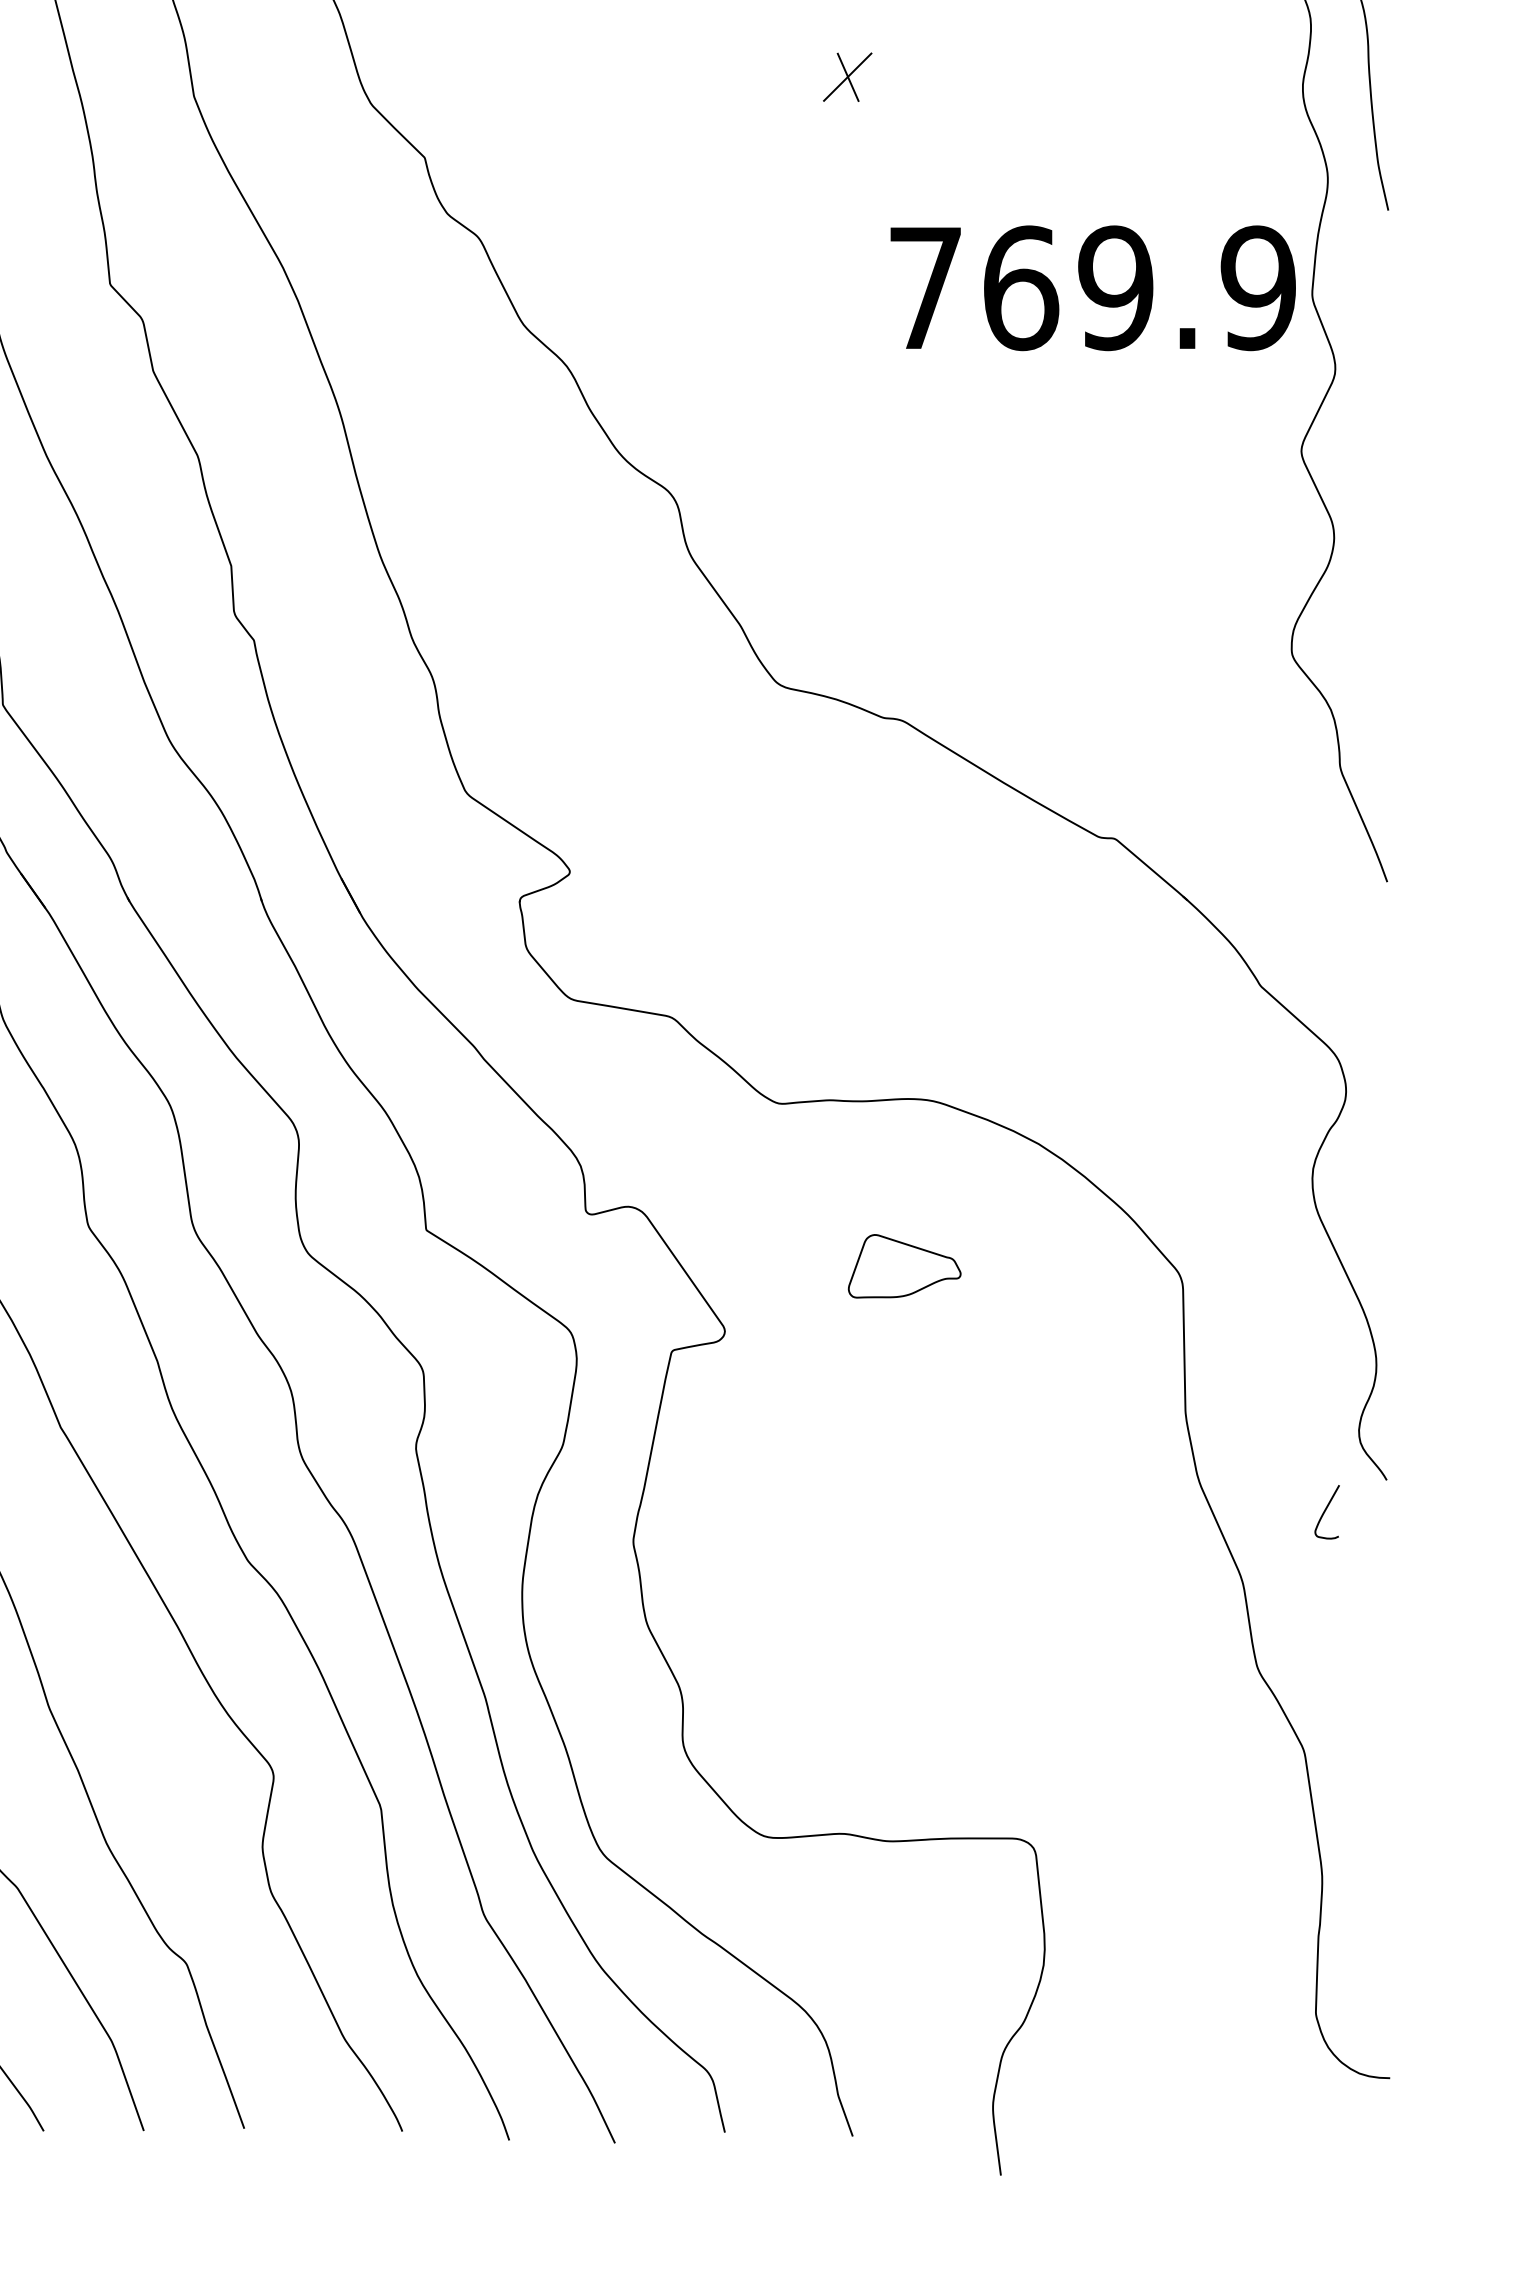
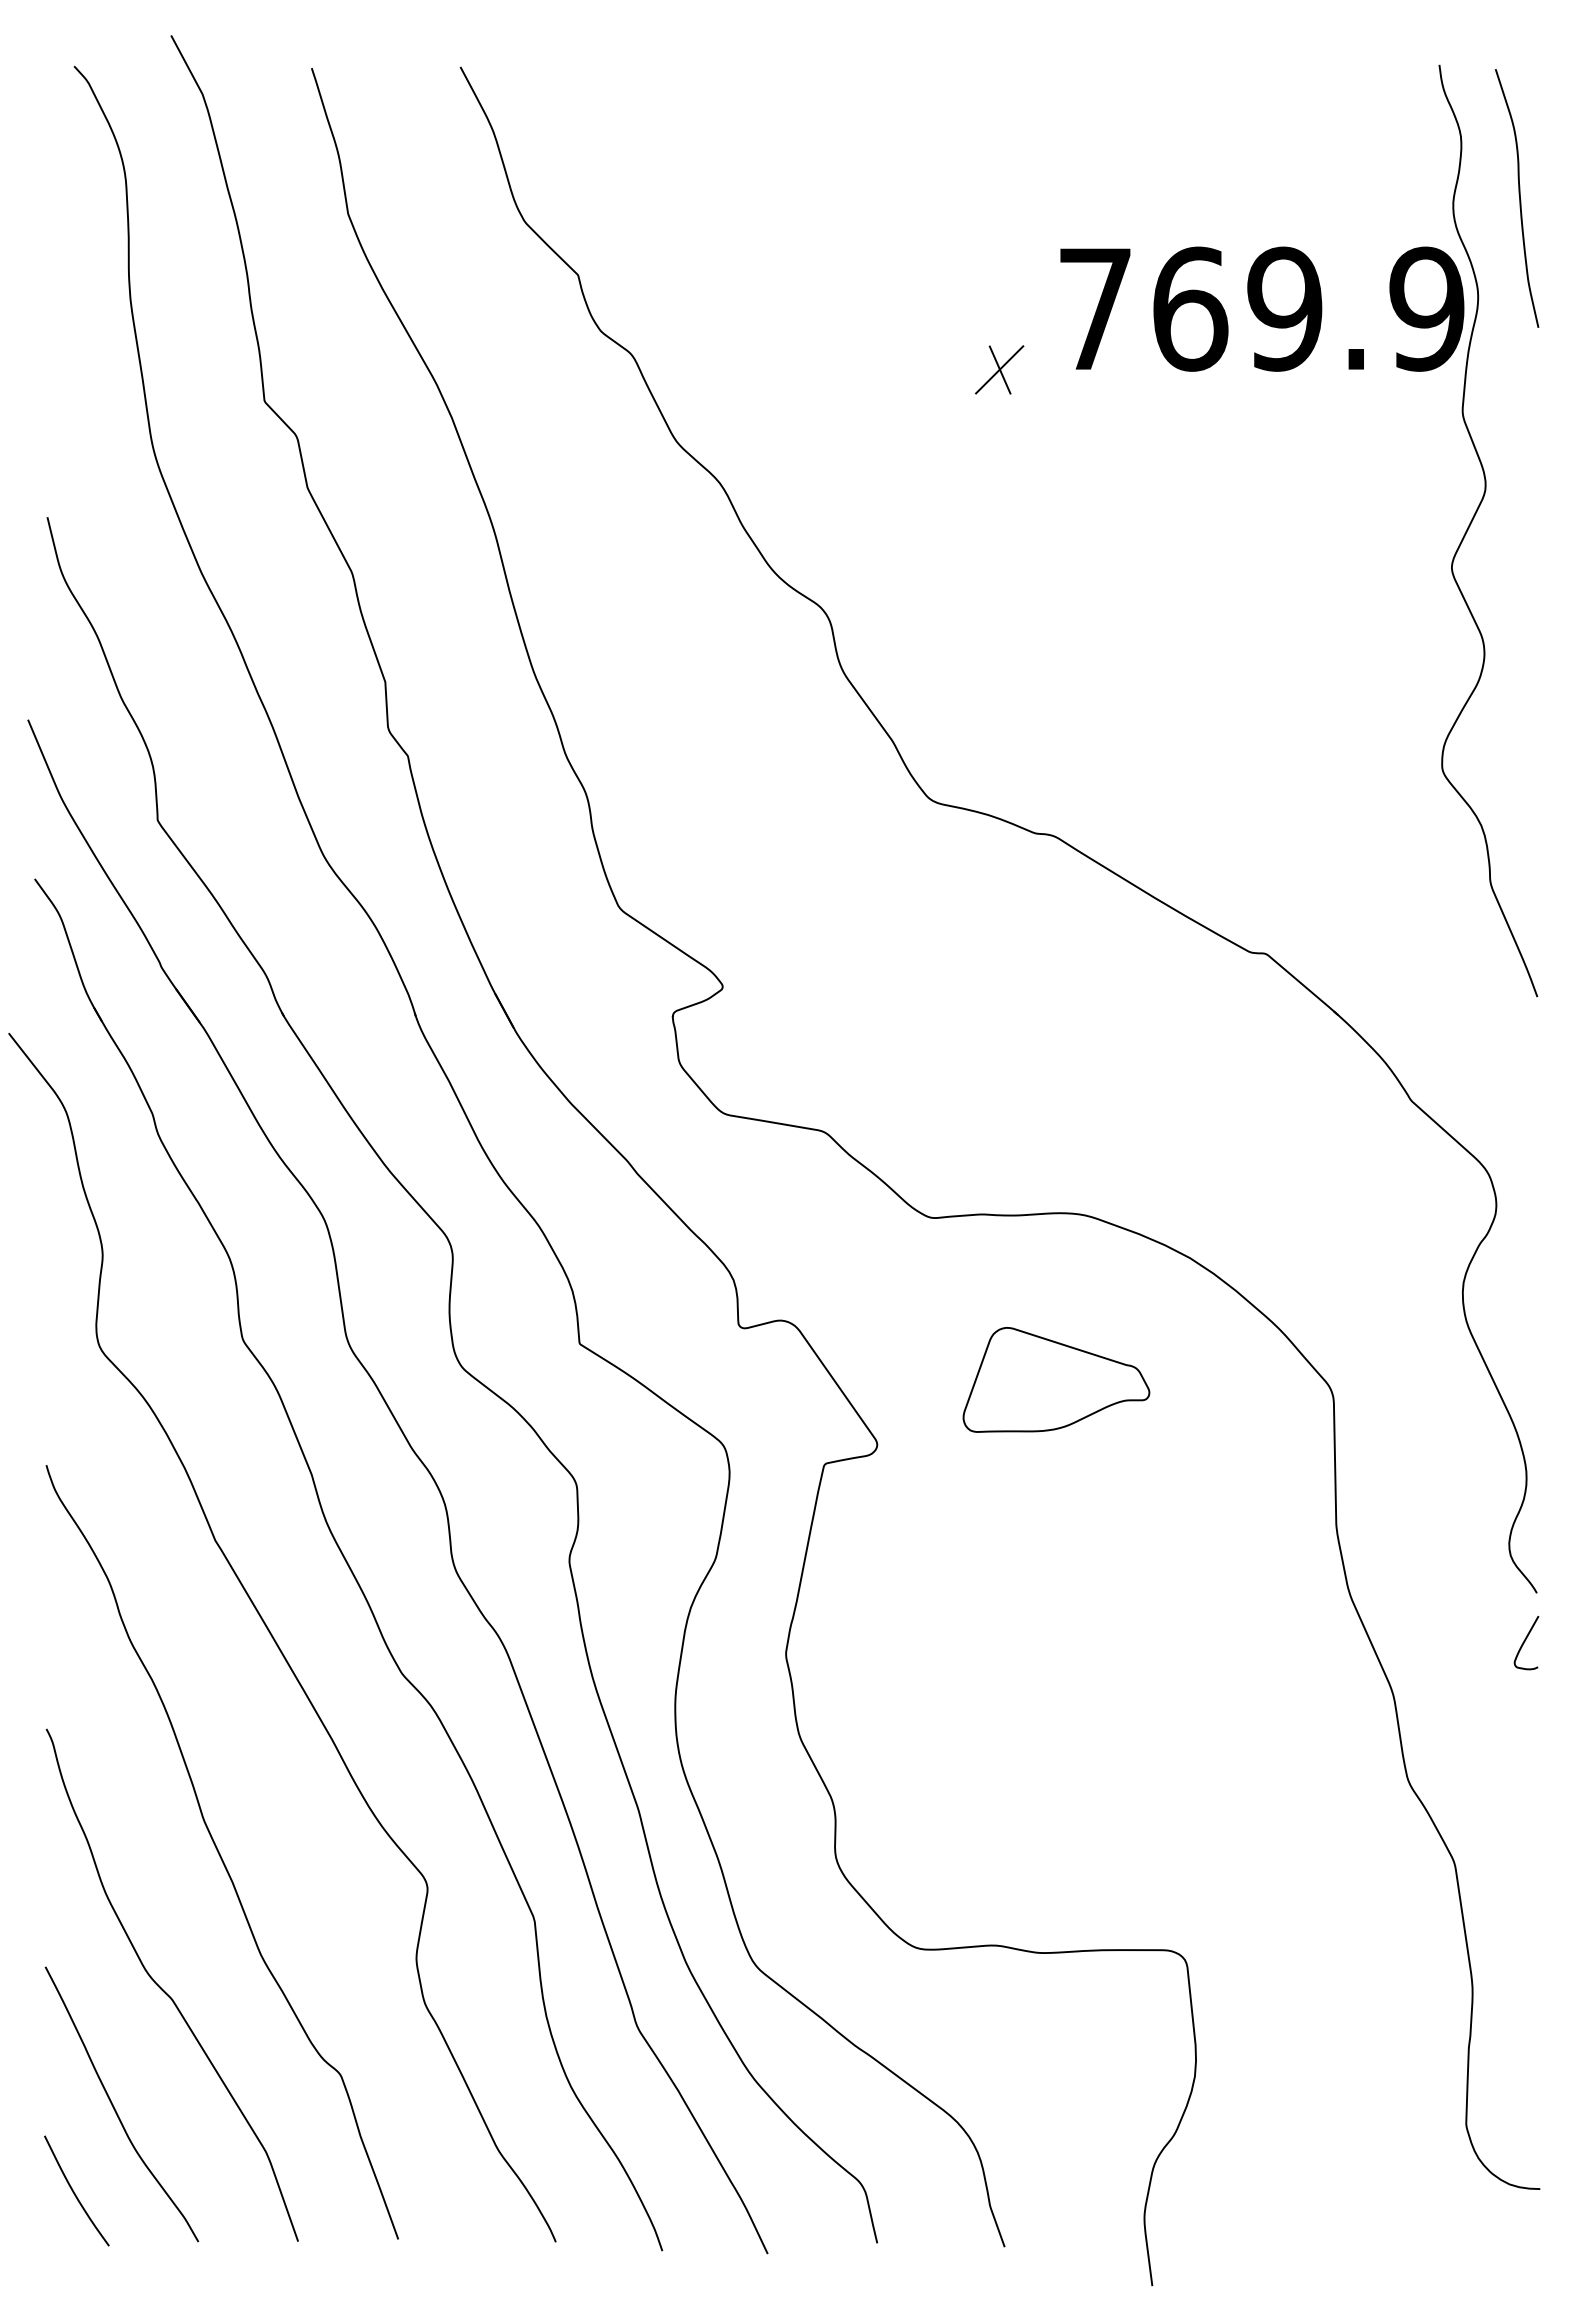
part: (847, 76) -> (999, 369), moved
text: (1093, 287) -> (1262, 308), moved
part: (904, 1265) -> (1056, 1379), size x1.67
curve: (1325, 1512) -> (1524, 1643), moved

